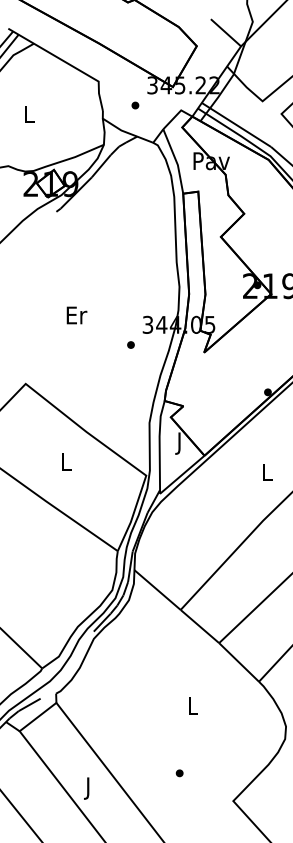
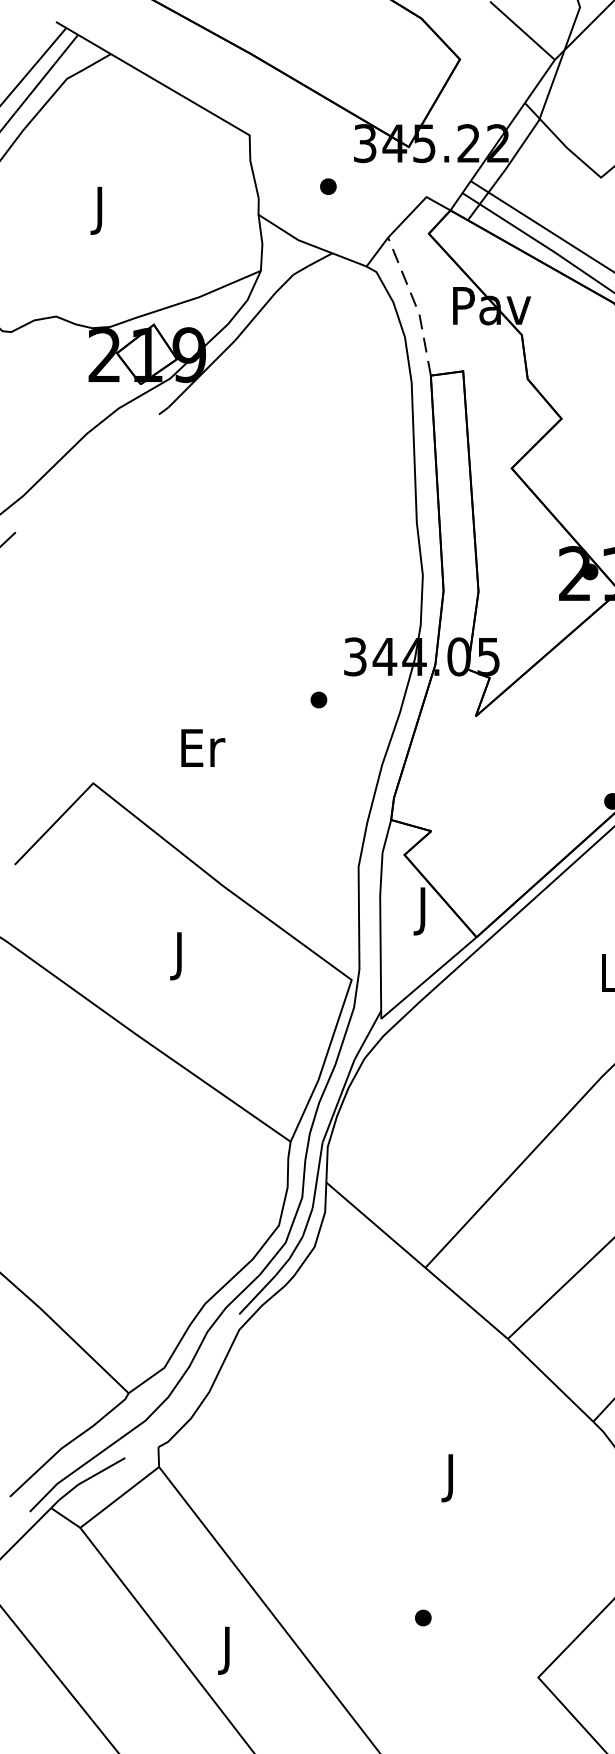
text: (29, 116) -> (101, 210), L -> J
line: (176, 161) -> (416, 306), solid -> dashed
text: (76, 315) -> (202, 748), moved
text: (66, 464) -> (180, 956), L -> J
text: (192, 708) -> (450, 1479), L -> J

